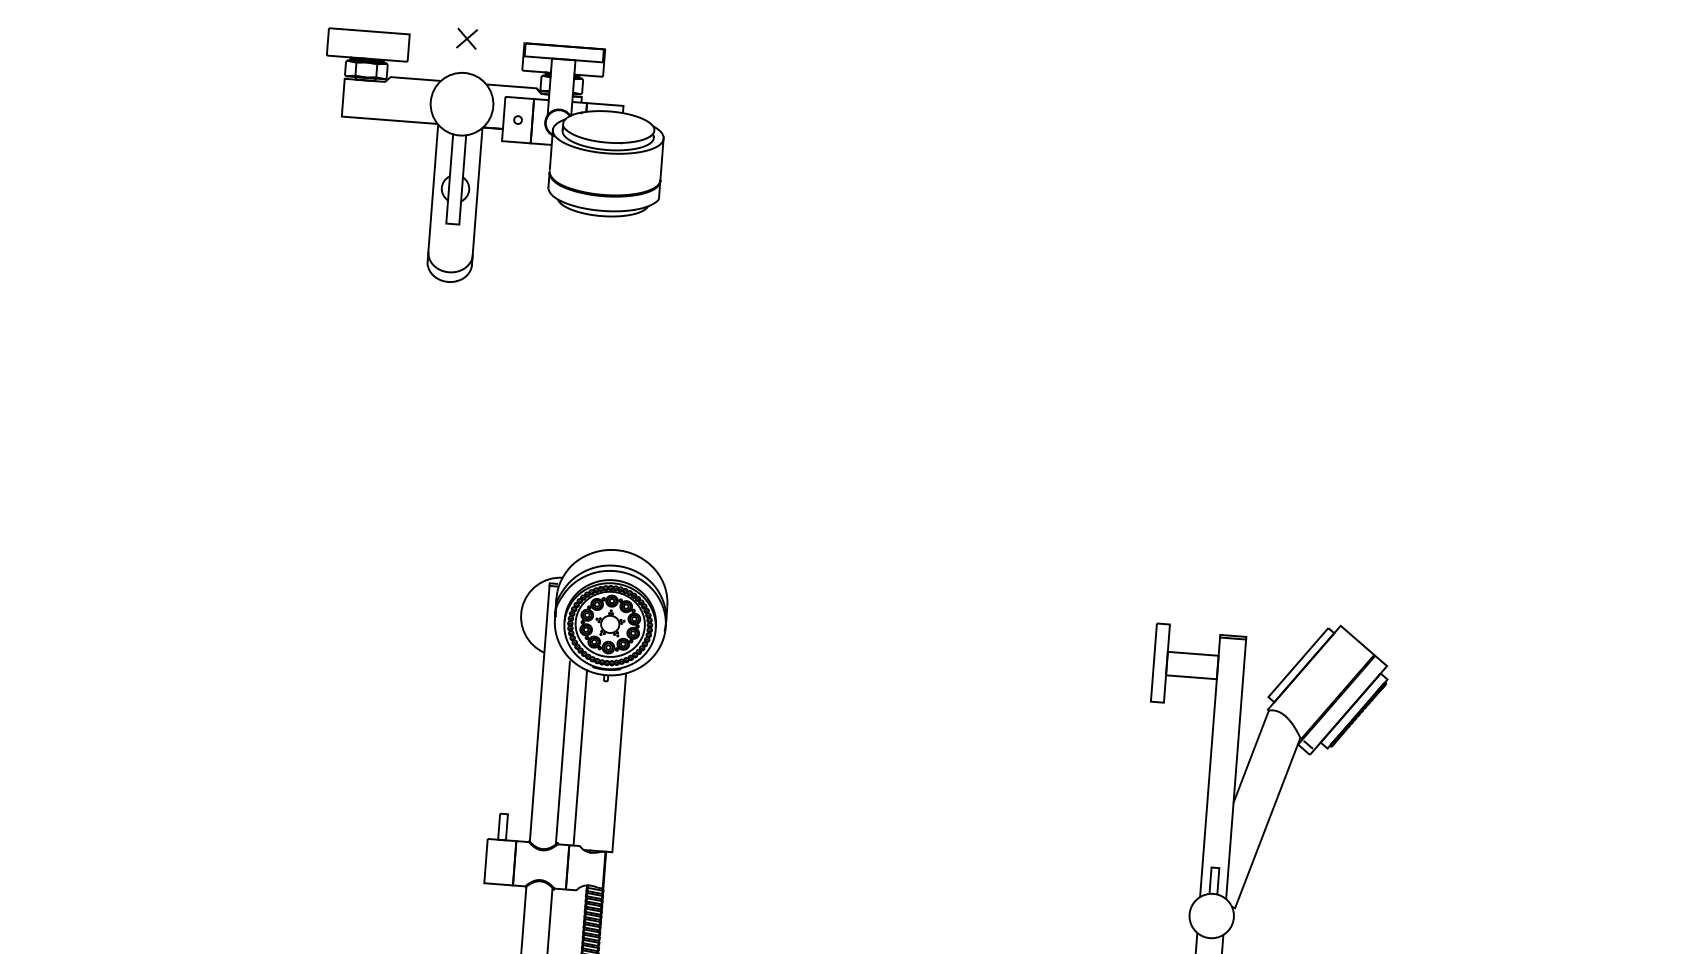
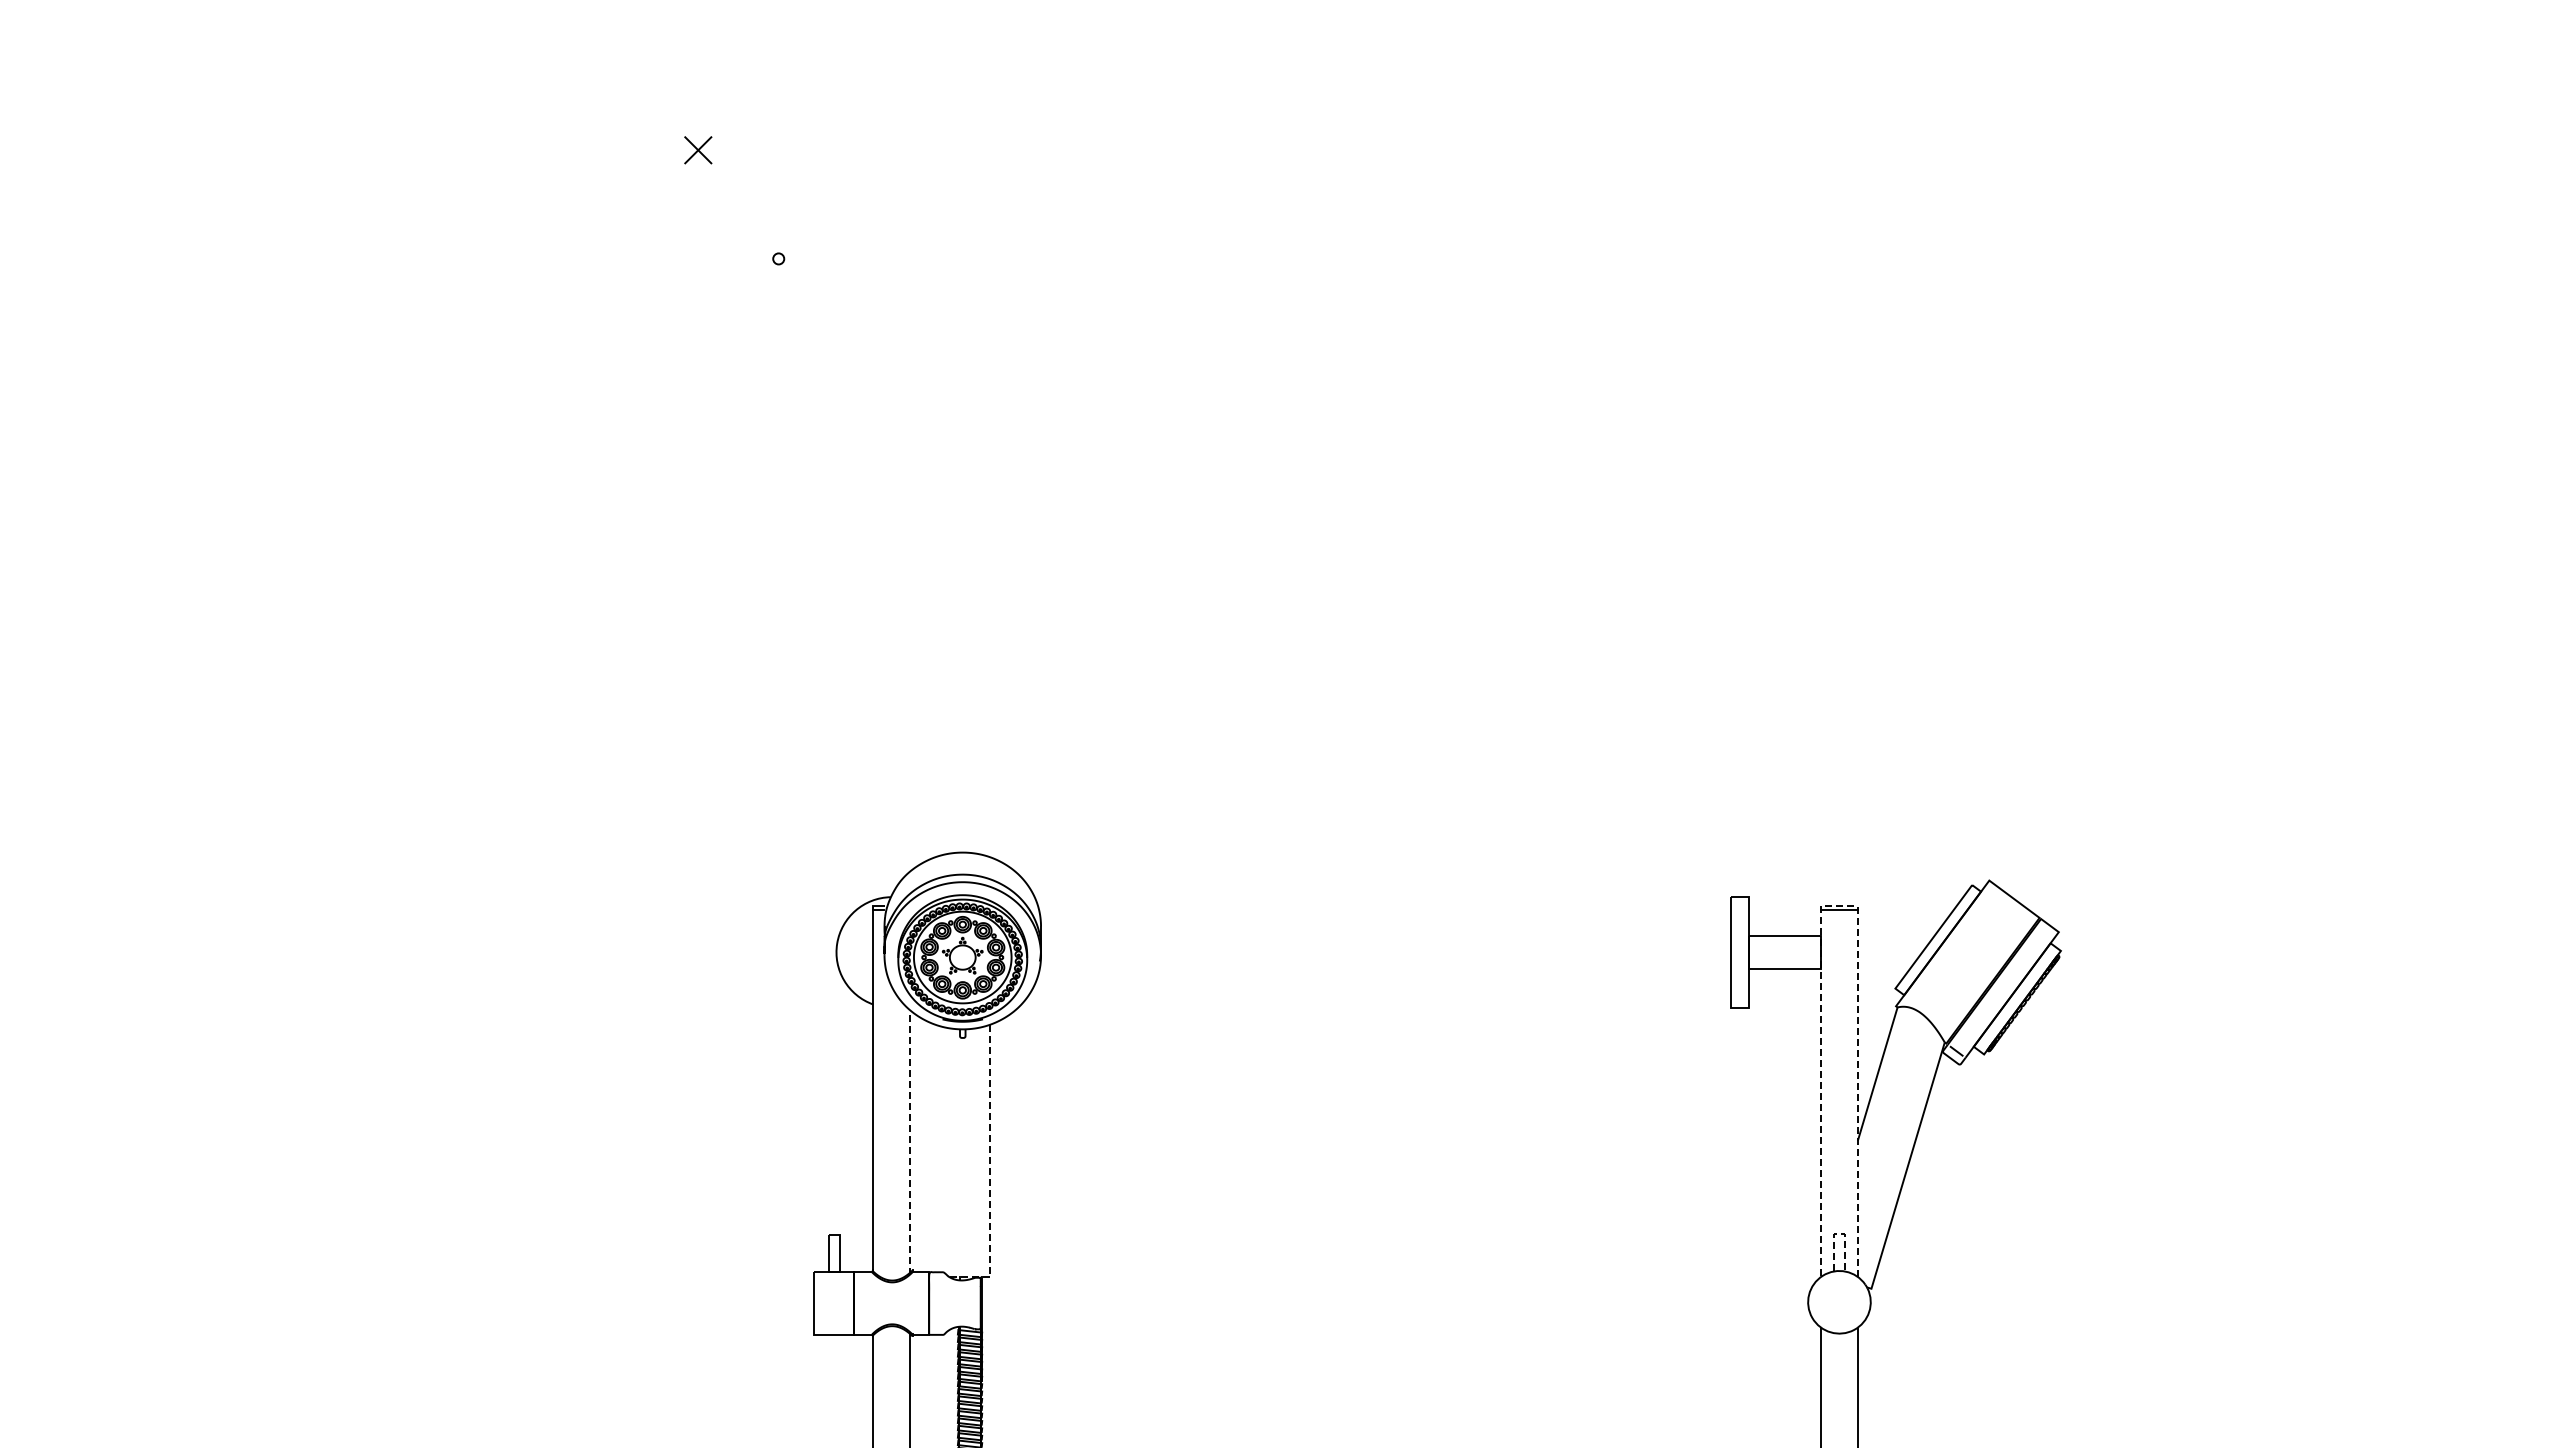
part: (480, 161) -> (730, 321), removed
line: (1232, 635) -> (1838, 906), solid -> dashed
line: (563, 753) -> (910, 1143), solid -> dashed
line: (580, 758) -> (935, 1148), removed
line: (618, 777) -> (990, 1171), solid -> dashed
line: (1215, 868) -> (1839, 1234), solid -> dashed

